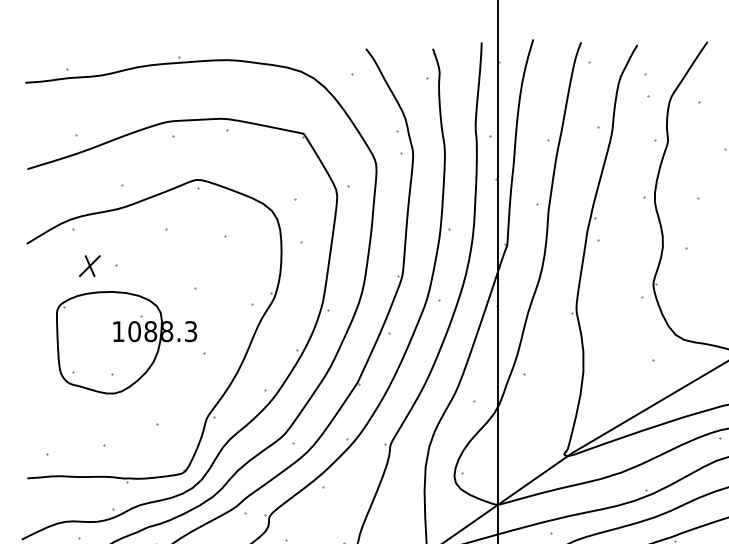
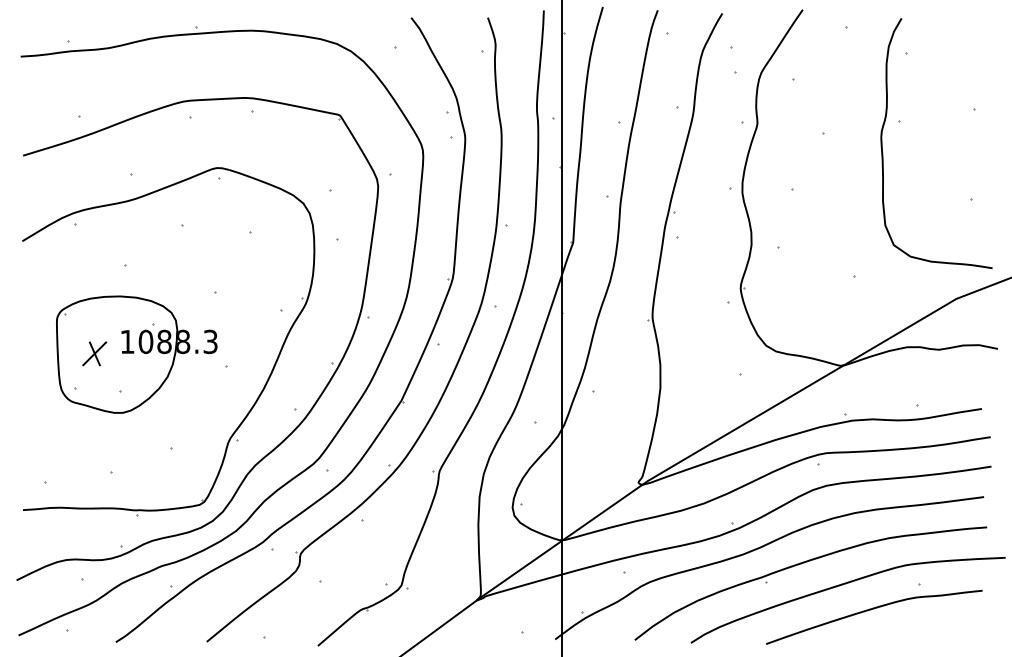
part: (89, 265) -> (94, 353), moved

